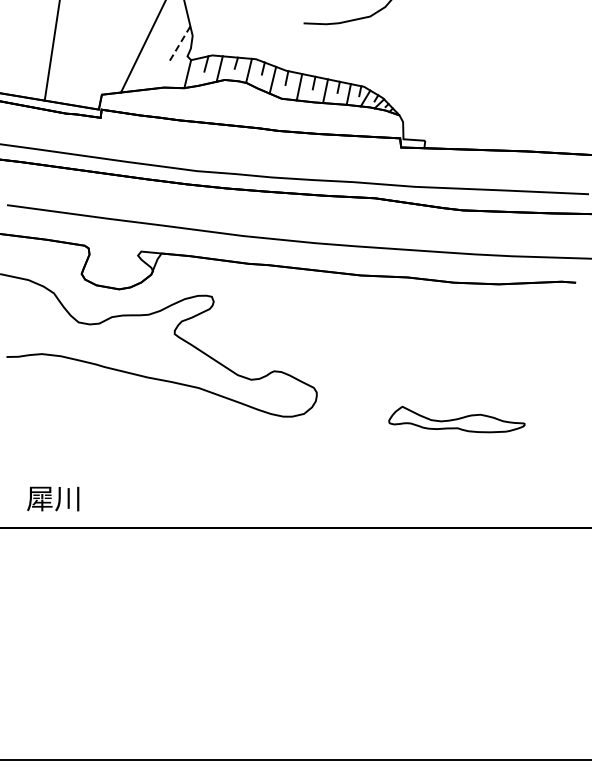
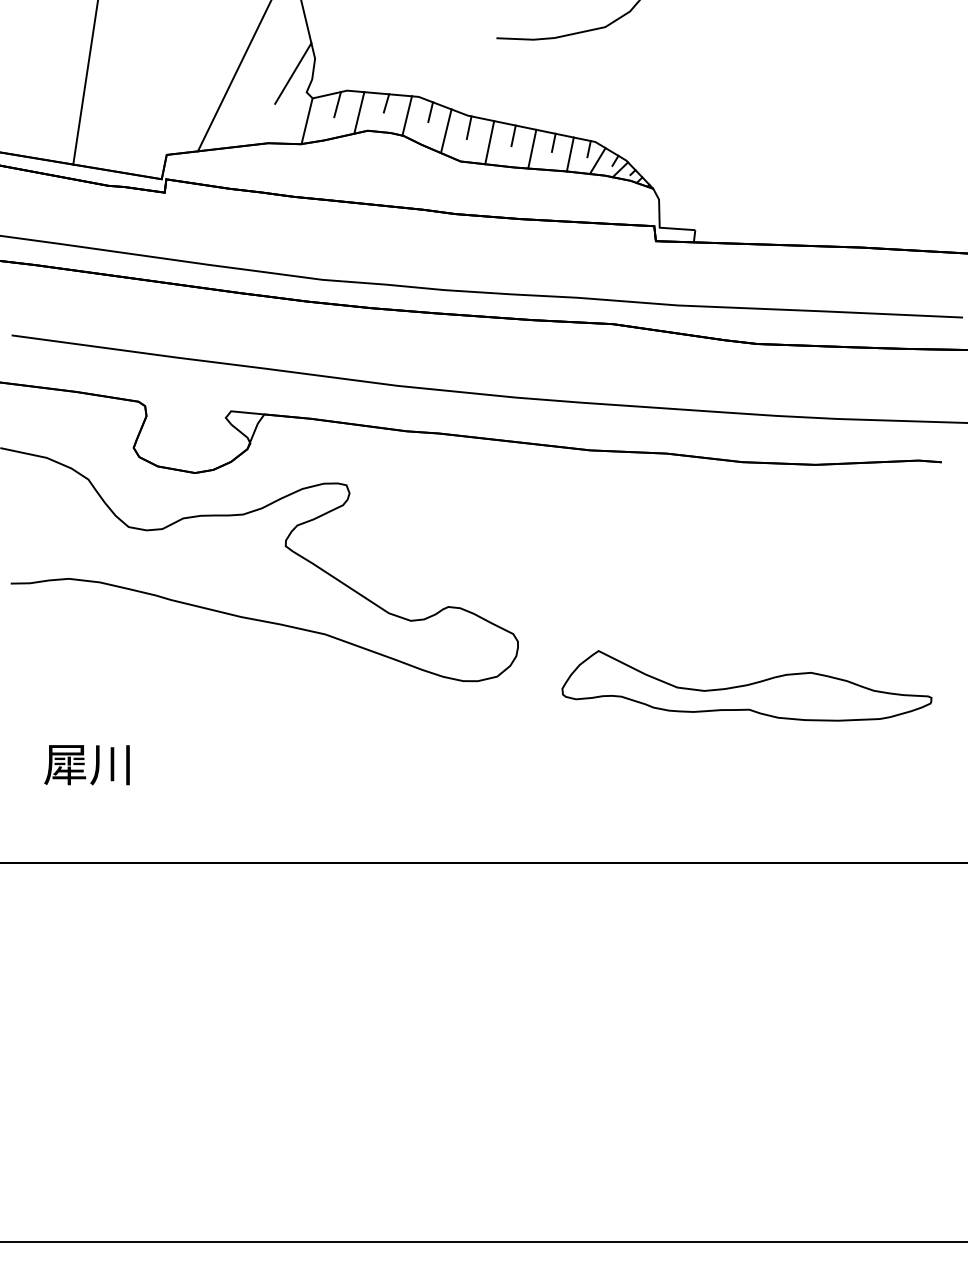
line: (179, 44) -> (293, 72), dashed -> solid
part: (456, 419) -> (746, 685), size x1.67
text: (53, 498) -> (87, 764), moved

